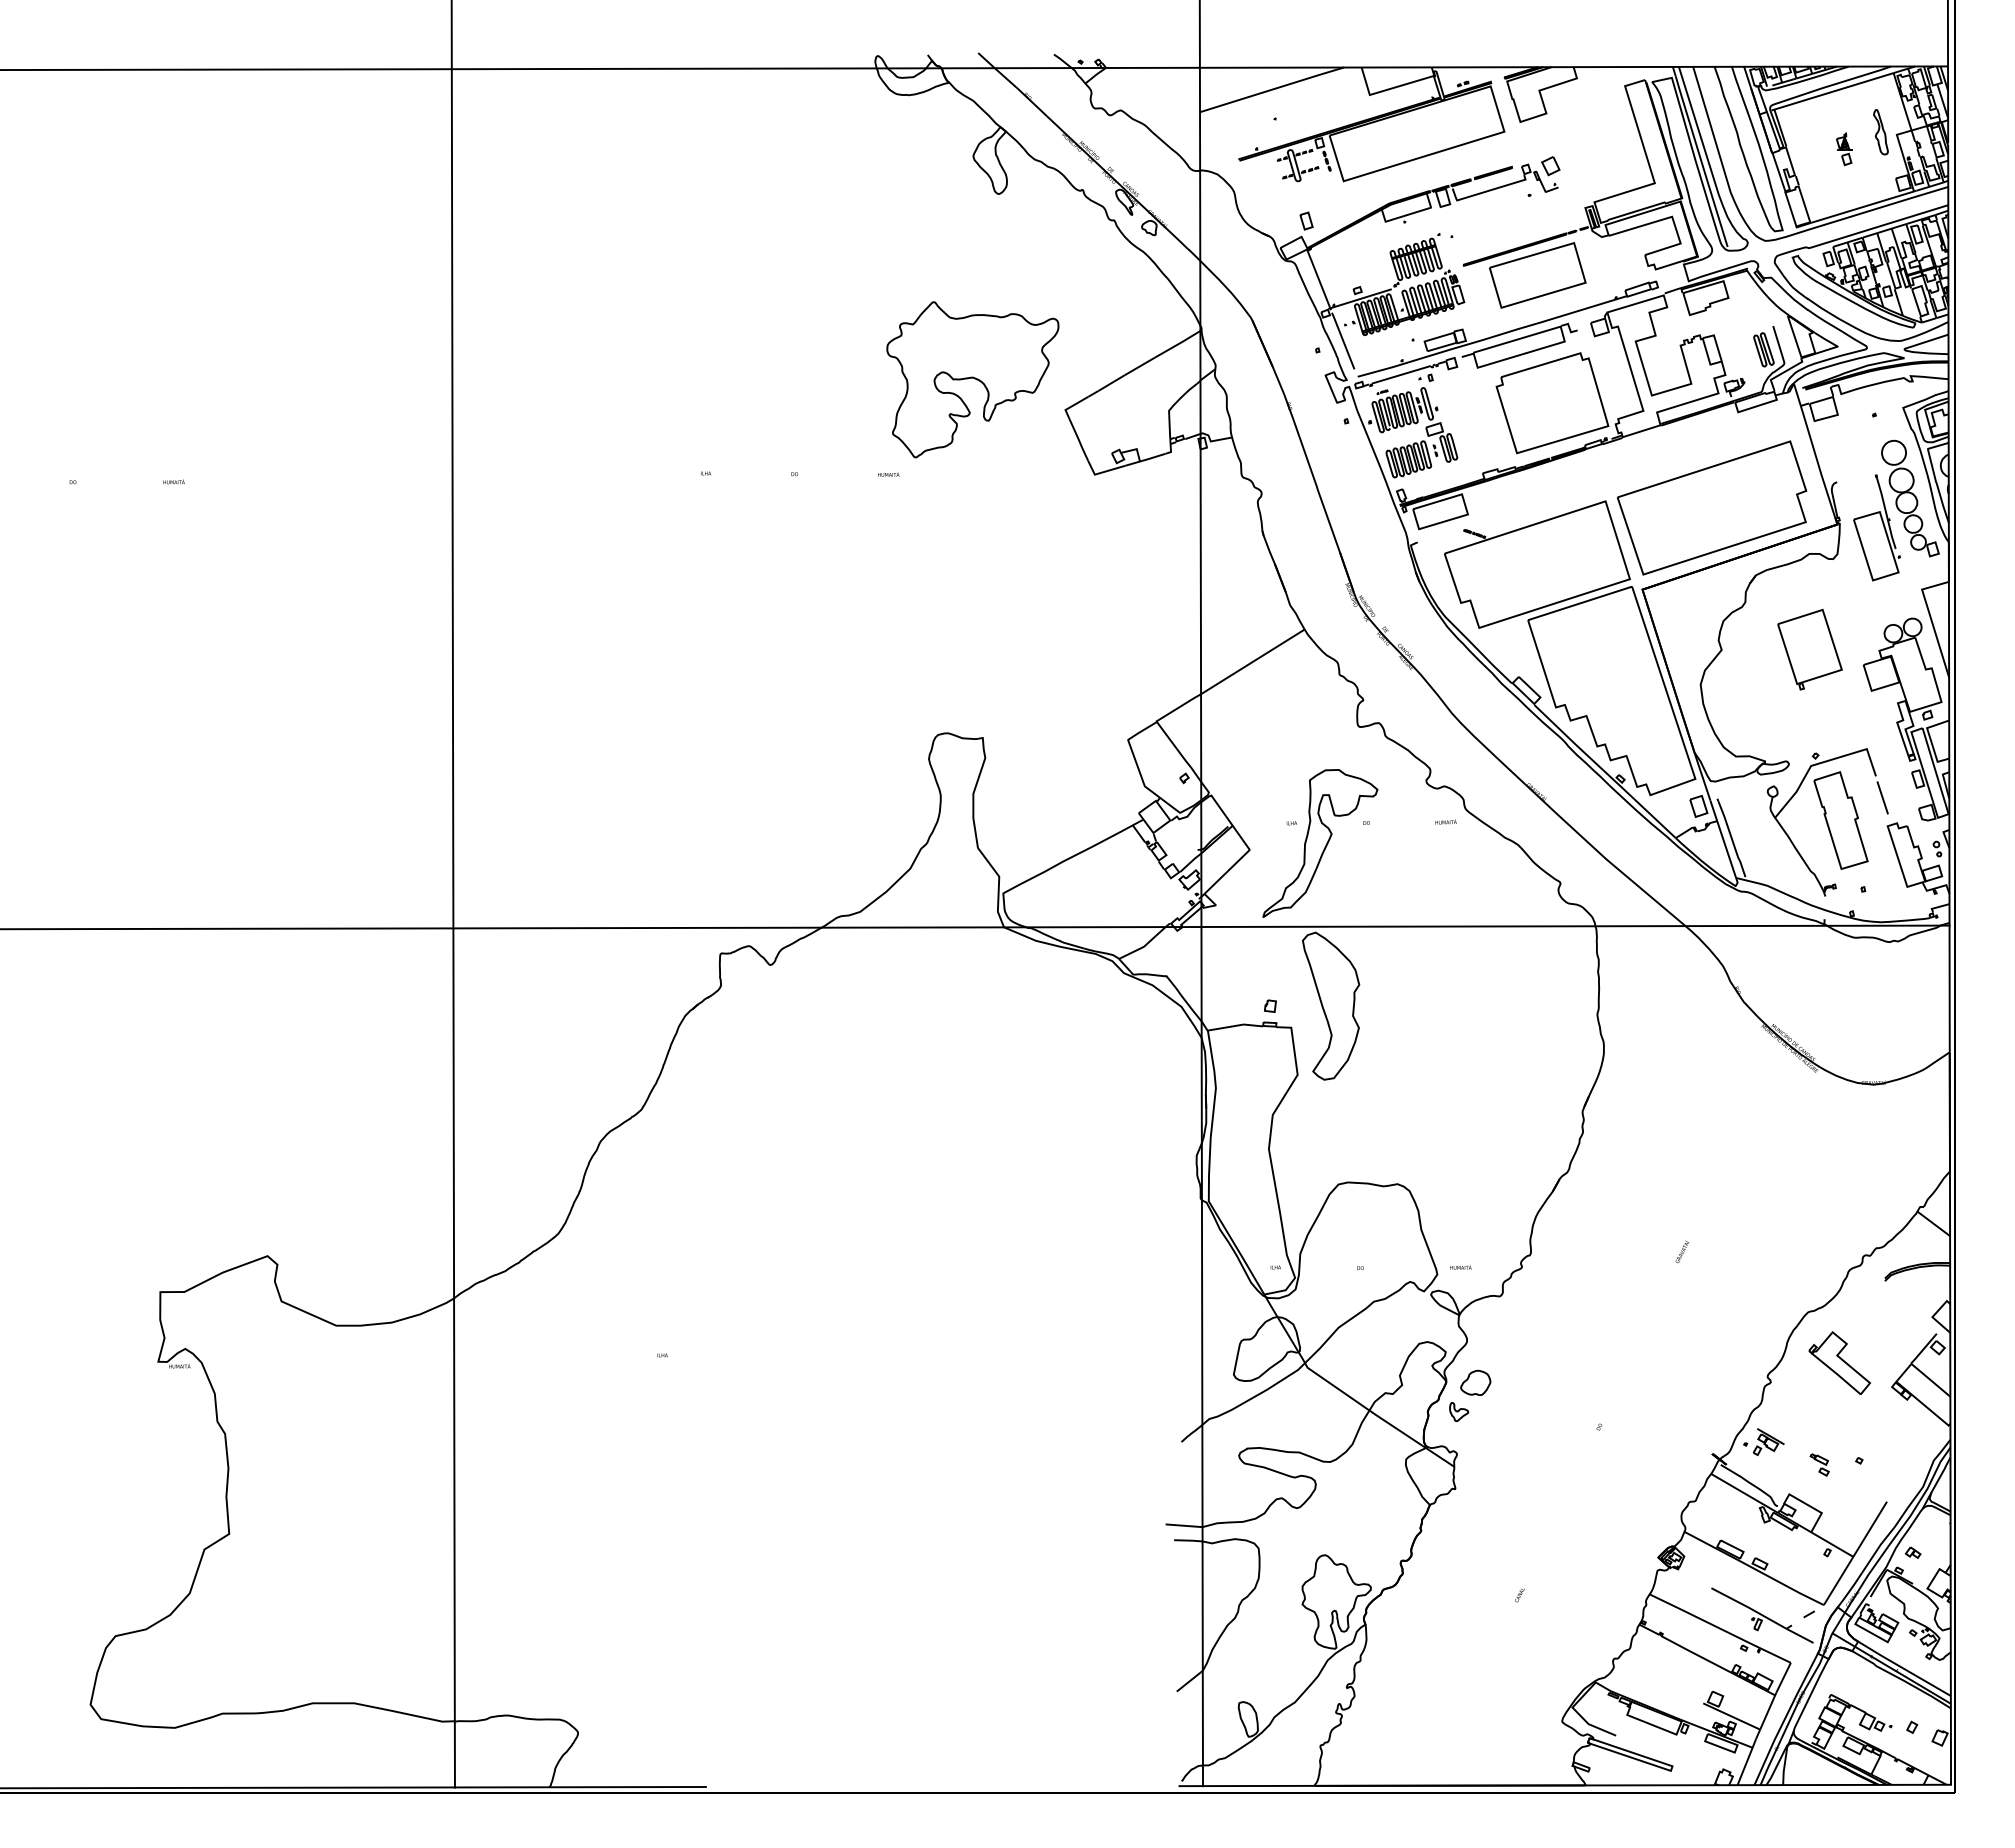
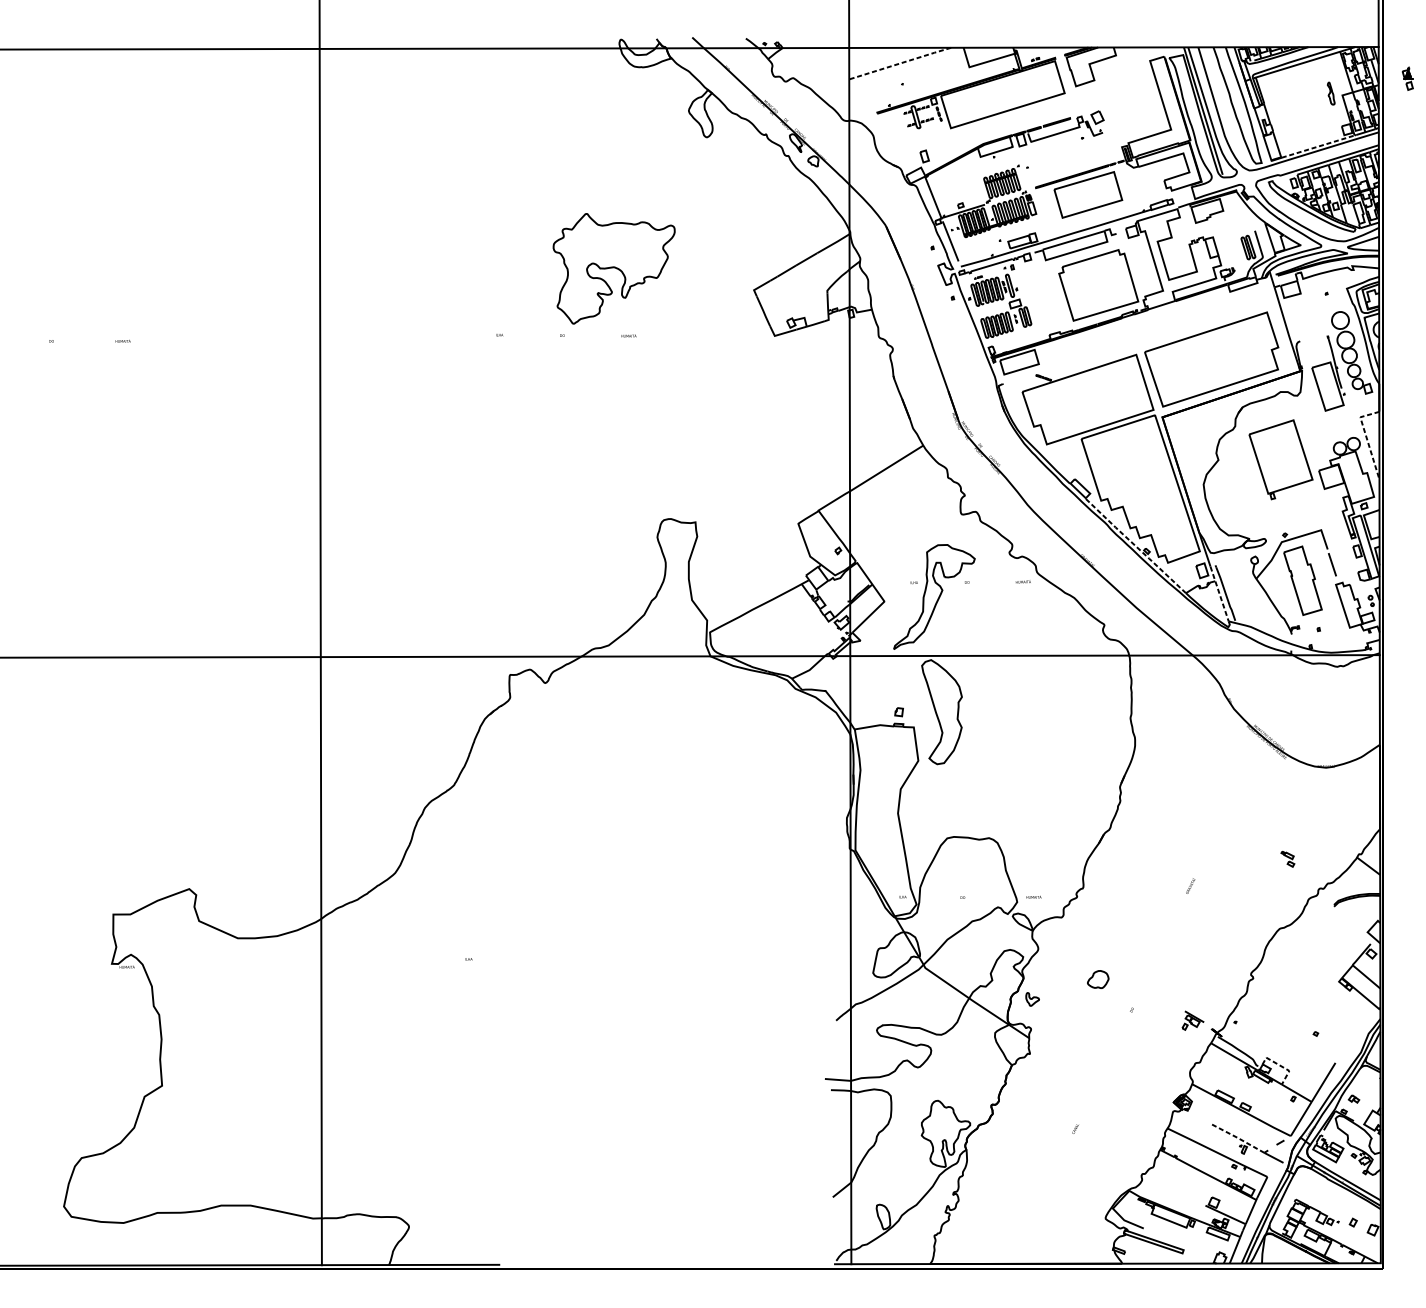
line: (1272, 89) -> (900, 63), solid -> dashed
part: (1880, 132) -> (1330, 93), size x0.7
part: (1844, 149) -> (1408, 78), moved
line: (1862, 207) -> (1318, 146), solid -> dashed
part: (972, 379) -> (613, 268), moved
line: (1931, 620) -> (1367, 439), solid -> dashed
part: (1809, 649) -> (1280, 459), size x1.4
line: (1604, 771) -> (1135, 546), solid -> dashed
line: (1723, 839) -> (1219, 594), solid -> dashed
part: (1839, 1362) -> (1301, 964), removed
part: (1475, 1382) -> (1098, 979), moved
part: (1768, 1441) -> (1192, 1020), moved
part: (1819, 1464) -> (1287, 858), moved
line: (1809, 1506) -> (1280, 1066), solid -> dashed
line: (1748, 1607) -> (1237, 1137), solid -> dashed

